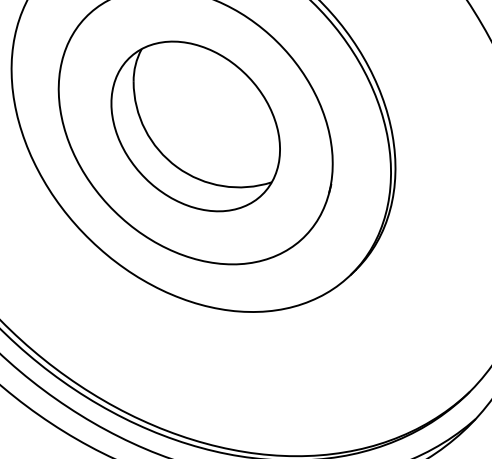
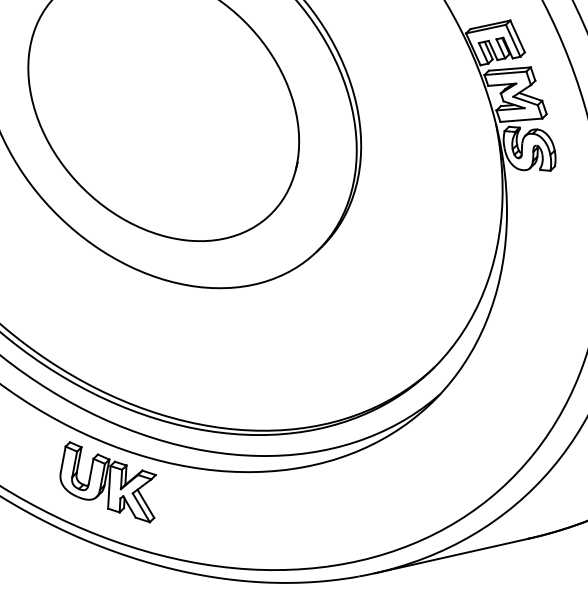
part: (195, 126) -> (163, 104), removed

